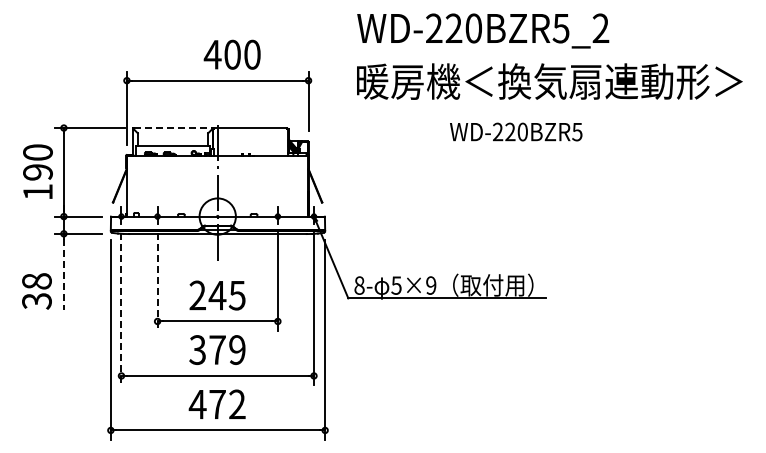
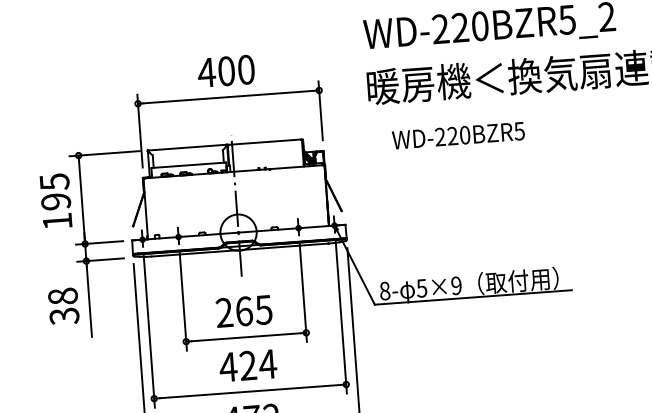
text: (231, 54) -> (225, 71), moved
line: (173, 128) -> (187, 148), dashed -> solid
text: (516, 131) -> (458, 135), moved
text: (37, 152) -> (54, 181), 190 -> 195
line: (63, 275) -> (89, 302), dashed -> solid
line: (157, 281) -> (183, 301), dashed -> solid
text: (36, 291) -> (63, 306), moved
text: (217, 295) -> (244, 311), 245 -> 265
line: (121, 309) -> (149, 332), dashed -> solid
text: (217, 350) -> (248, 366), 379 -> 424

